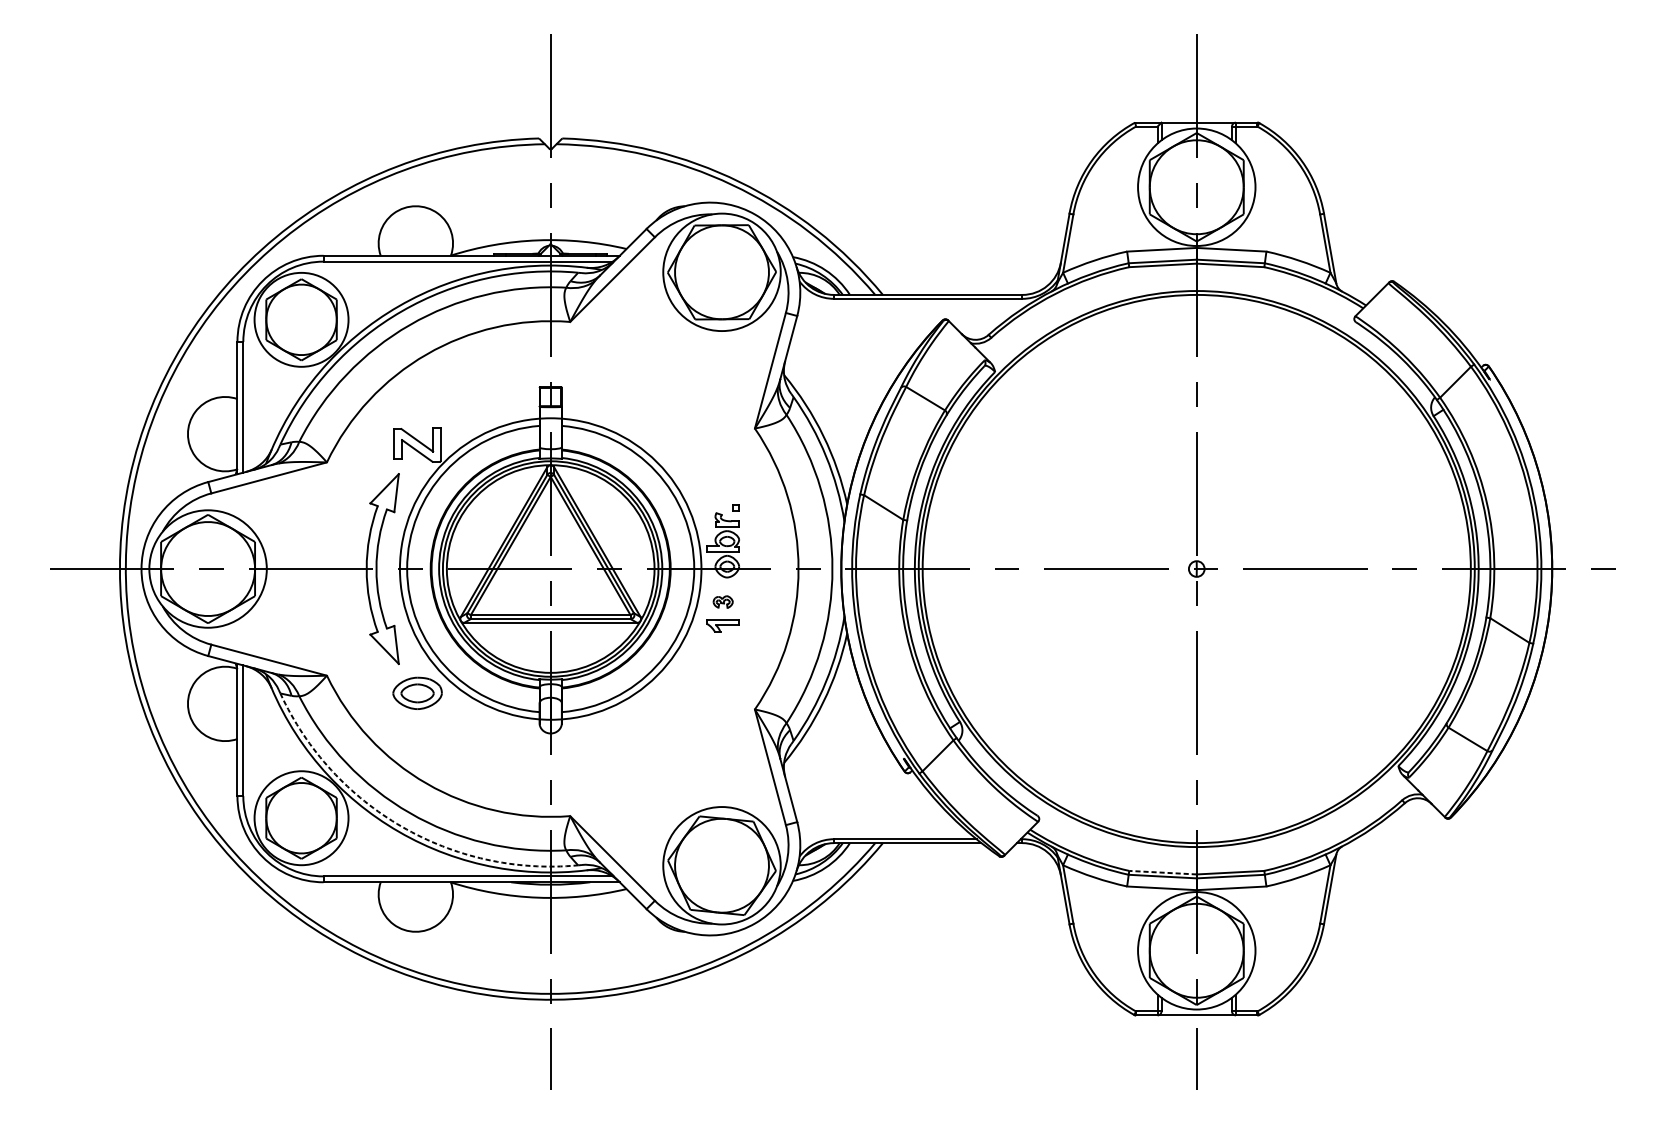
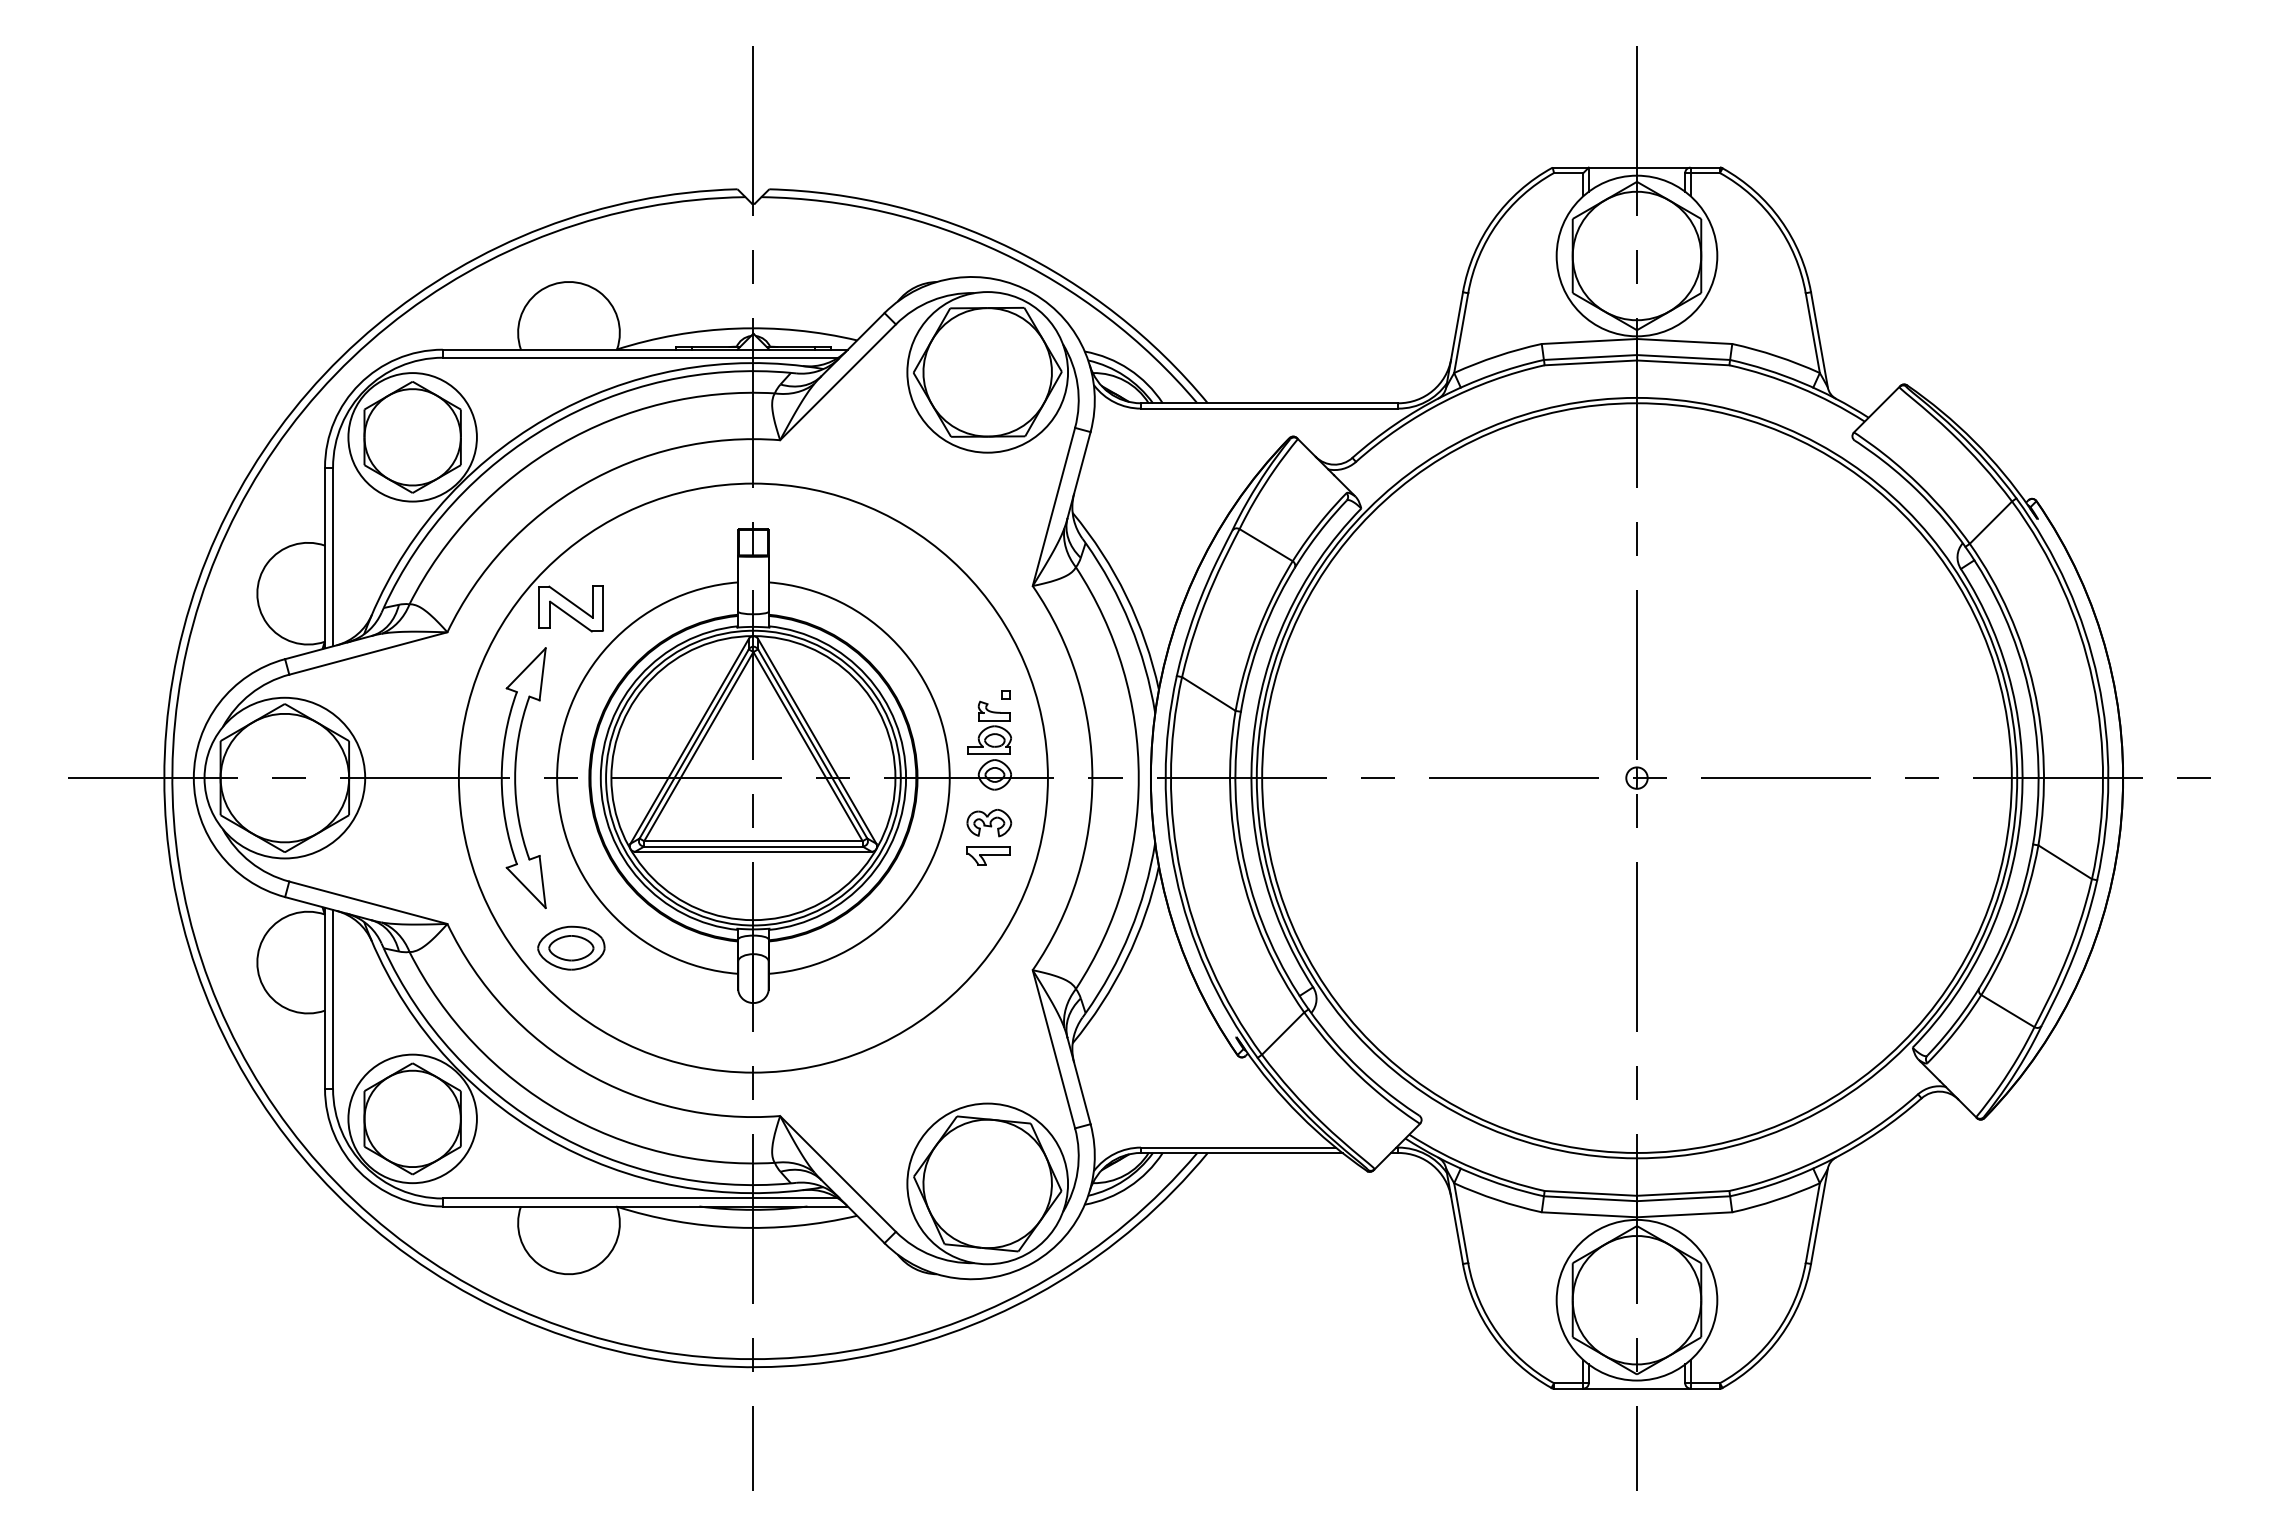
circle: (550, 568) -> (752, 777), size x1.43
part: (723, 602) -> (989, 823), size x1.67
arc: (401, 826) -> (549, 1130), dashed -> solid
line: (1162, 872) -> (1590, 1193), dashed -> solid

